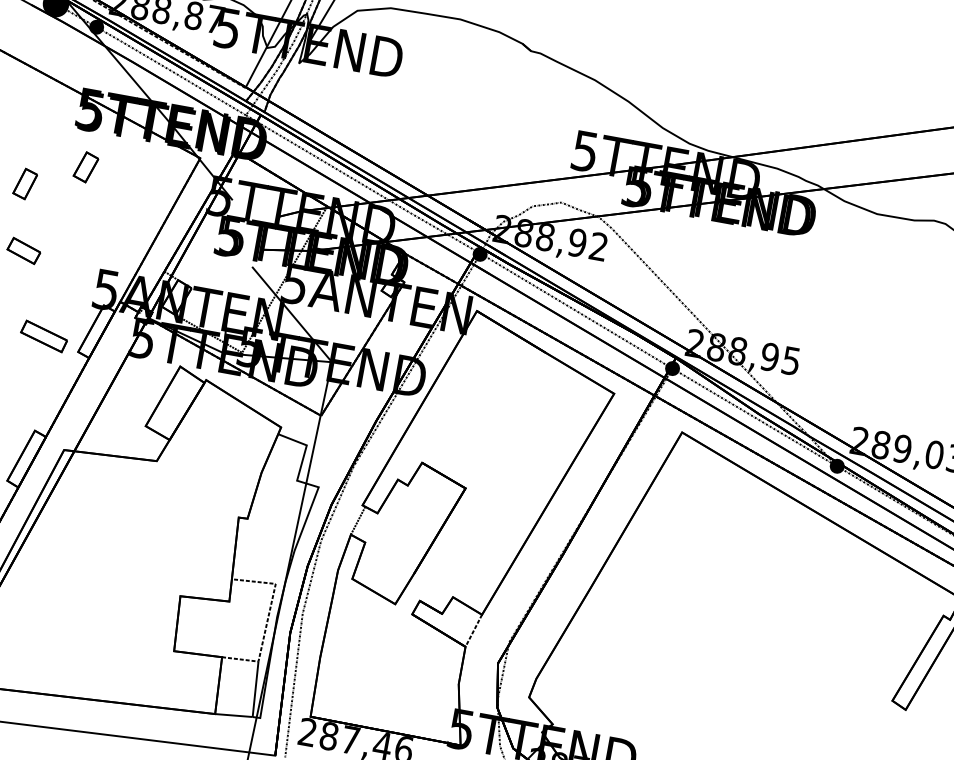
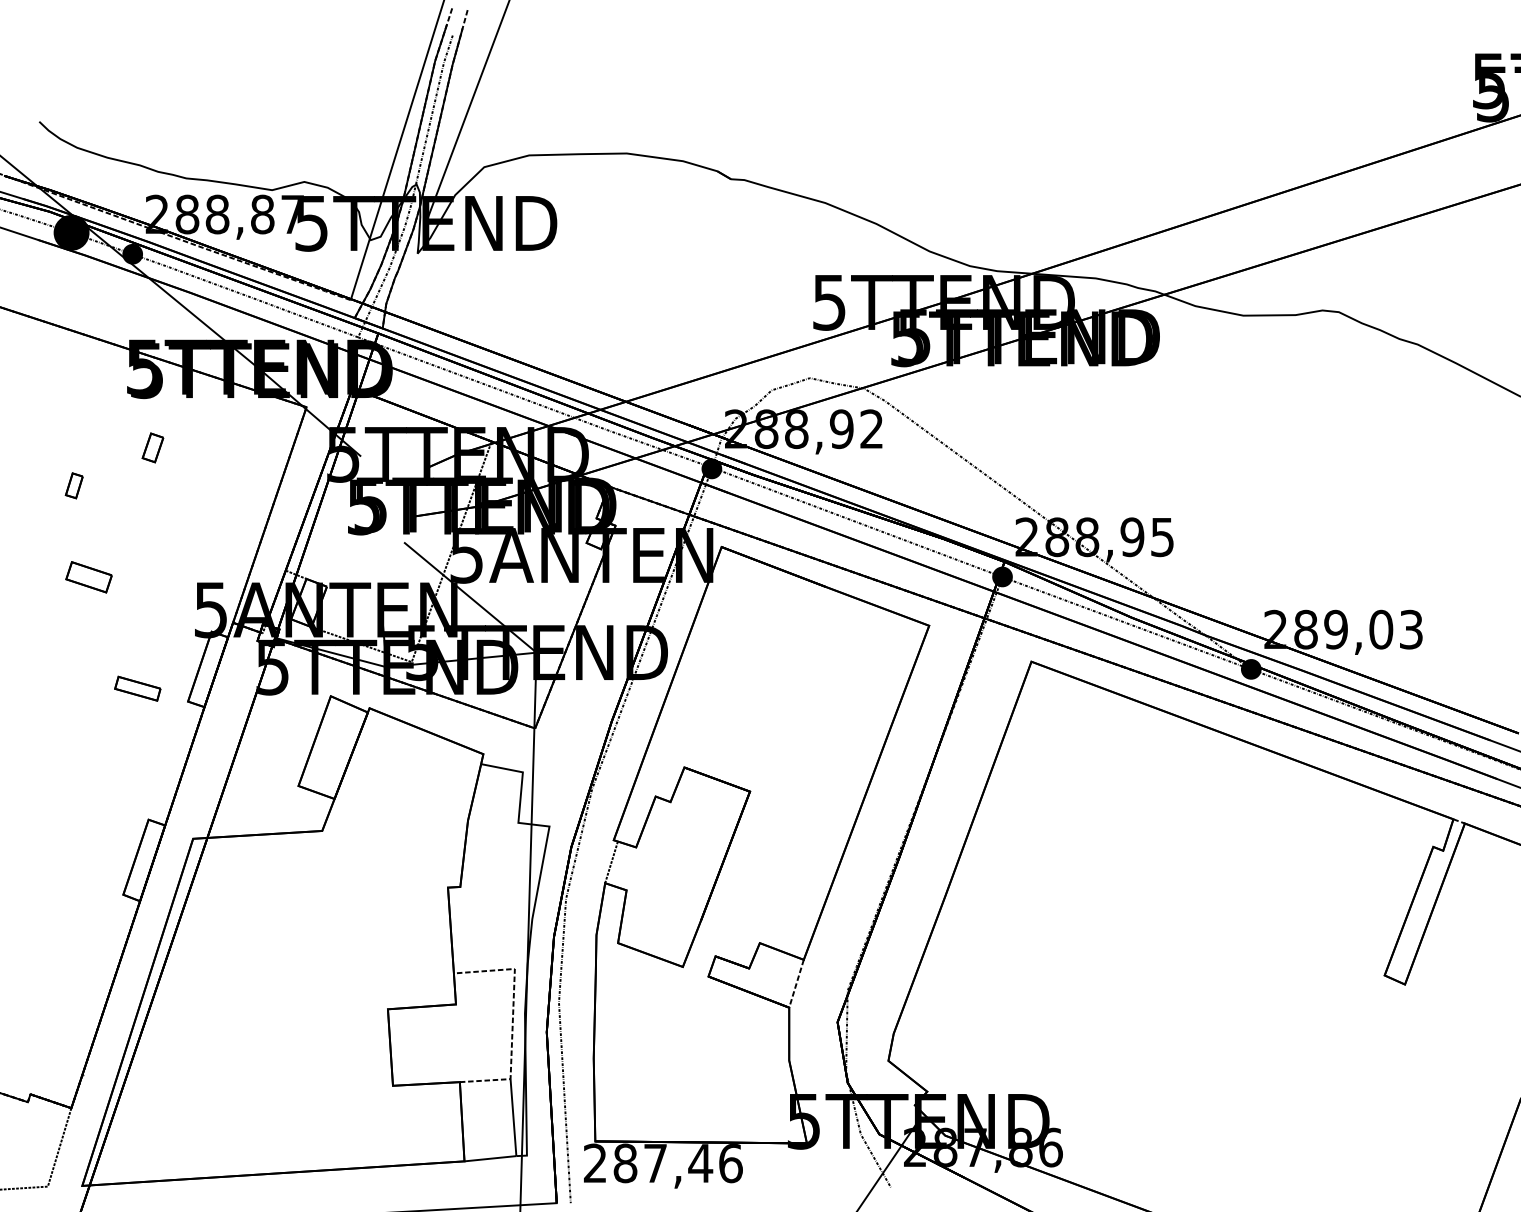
part: (85, 166) -> (152, 447), size x0.7
part: (25, 183) -> (74, 485), size x0.6
part: (44, 336) -> (137, 688), size x0.7

